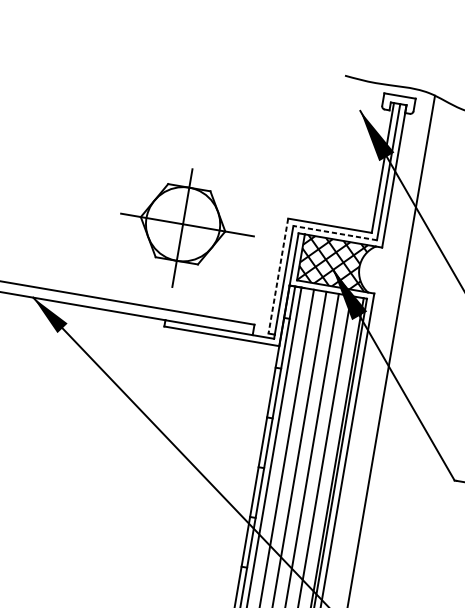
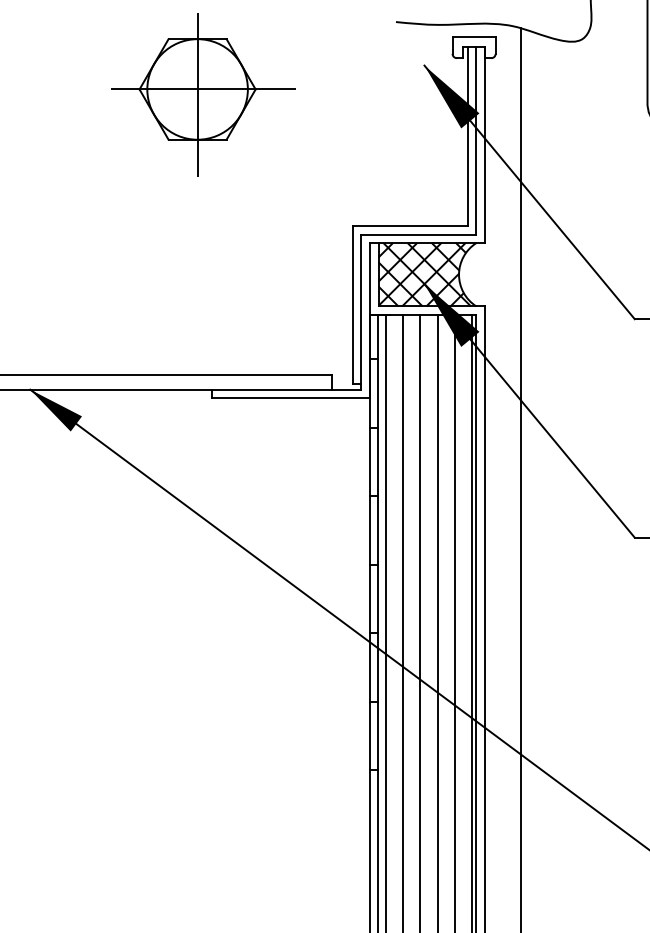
part: (186, 228) -> (203, 94), moved
line: (334, 233) -> (418, 234), dashed -> solid
line: (278, 276) -> (352, 305), dashed -> solid

